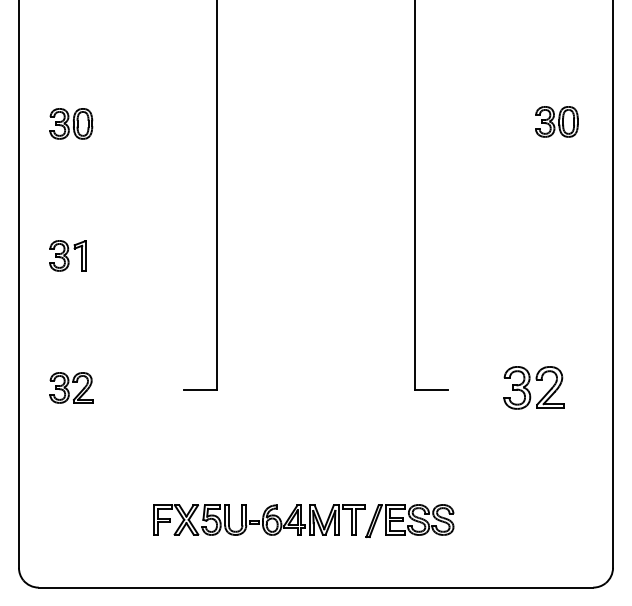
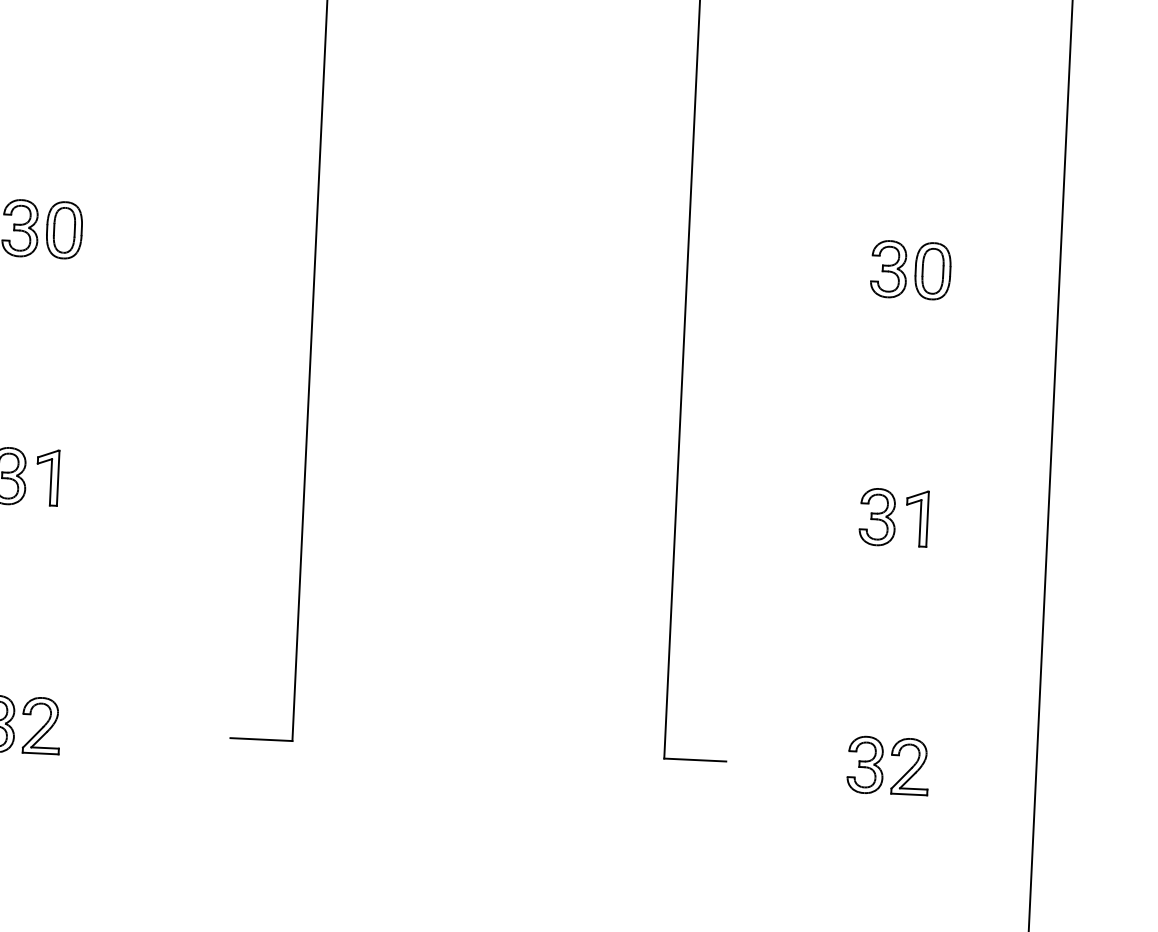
part: (556, 121) -> (910, 269), moved
part: (530, 255) -> (892, 517), added
part: (534, 387) -> (888, 765), size x0.71

